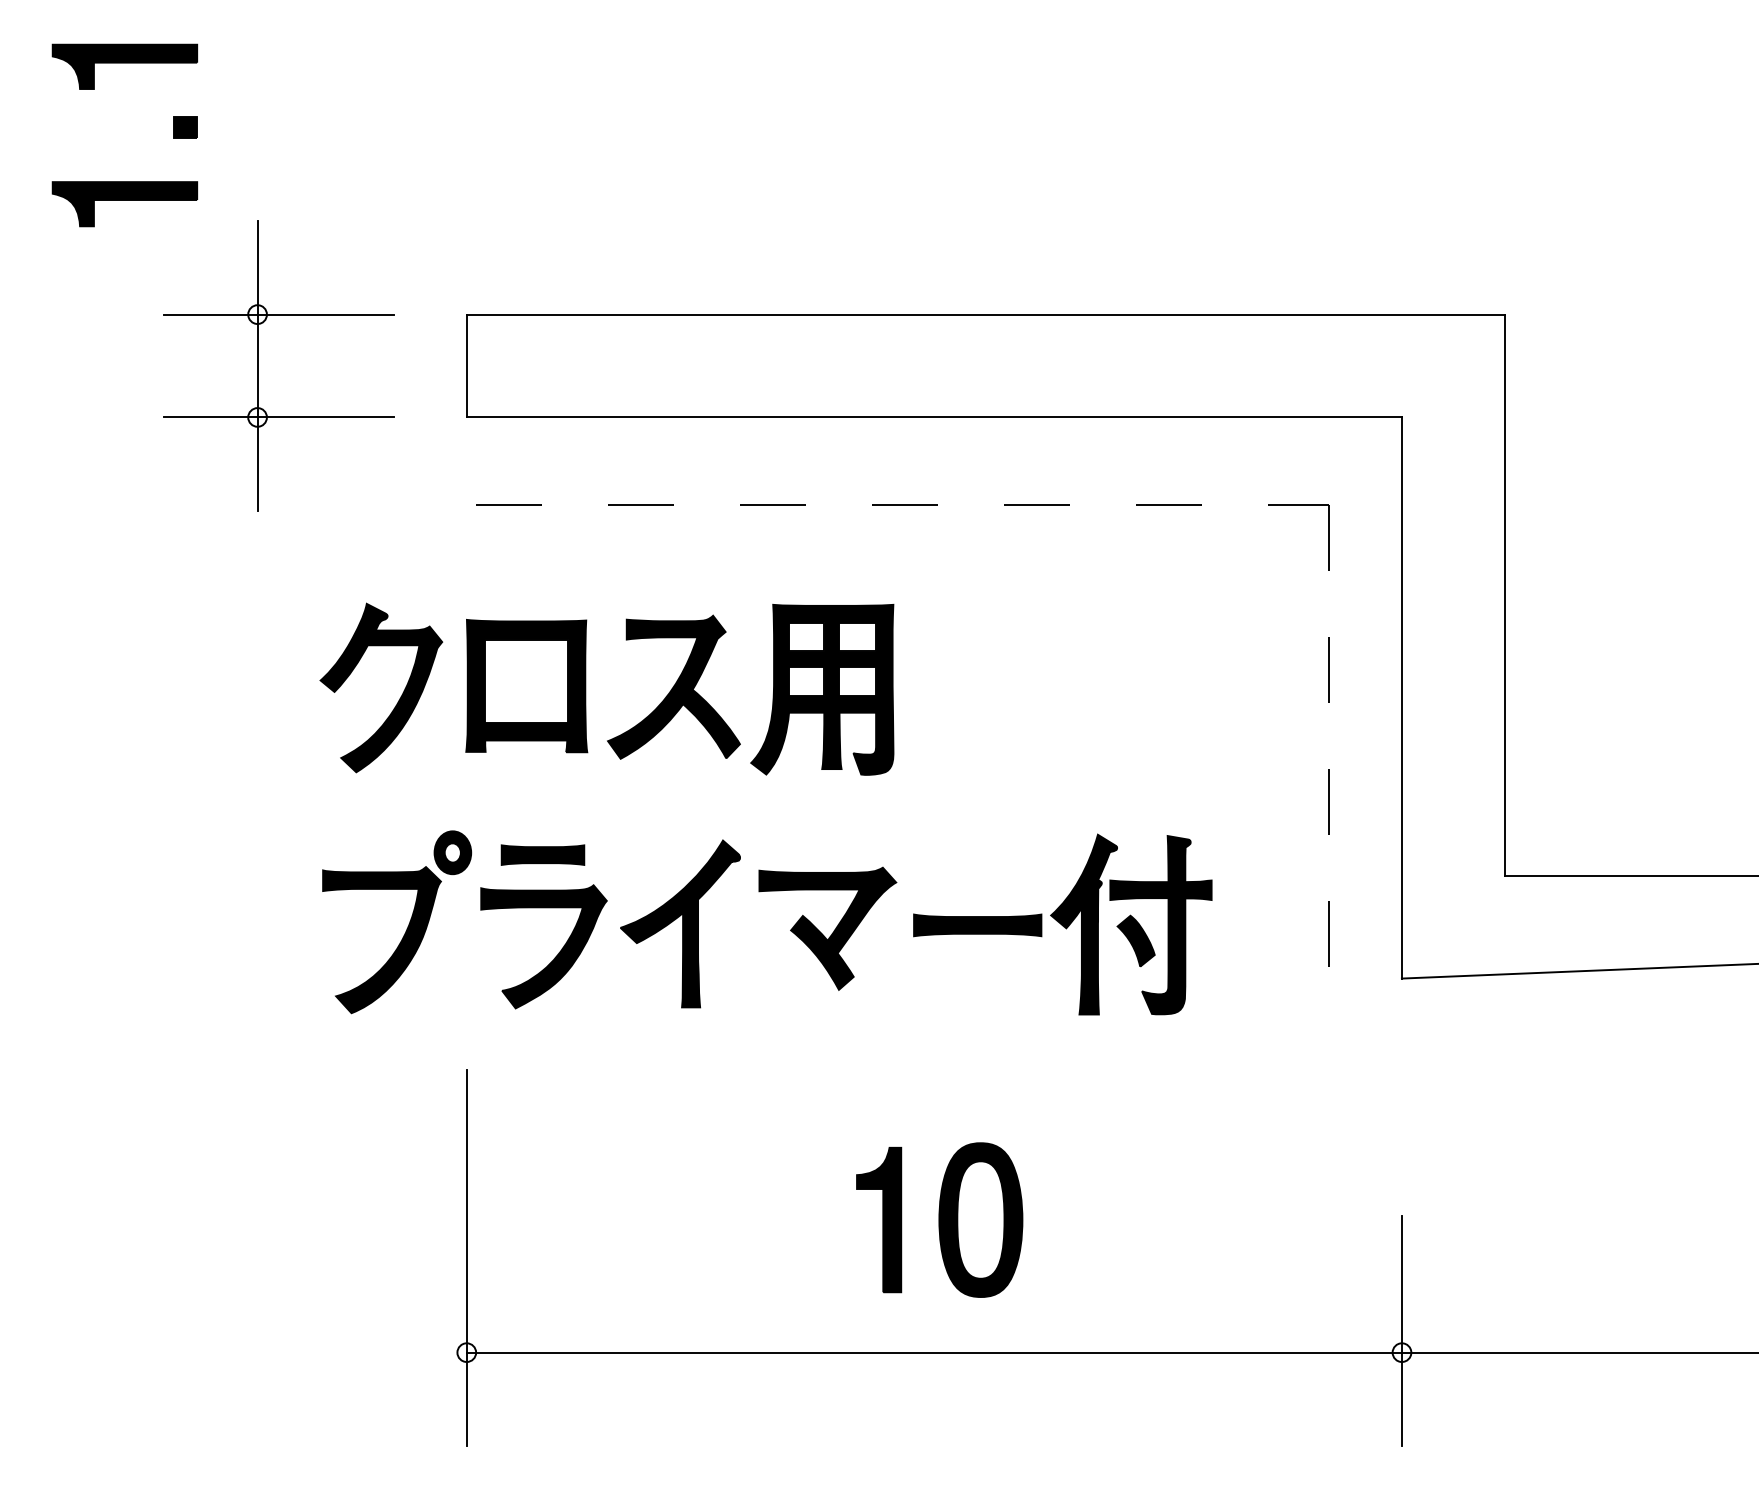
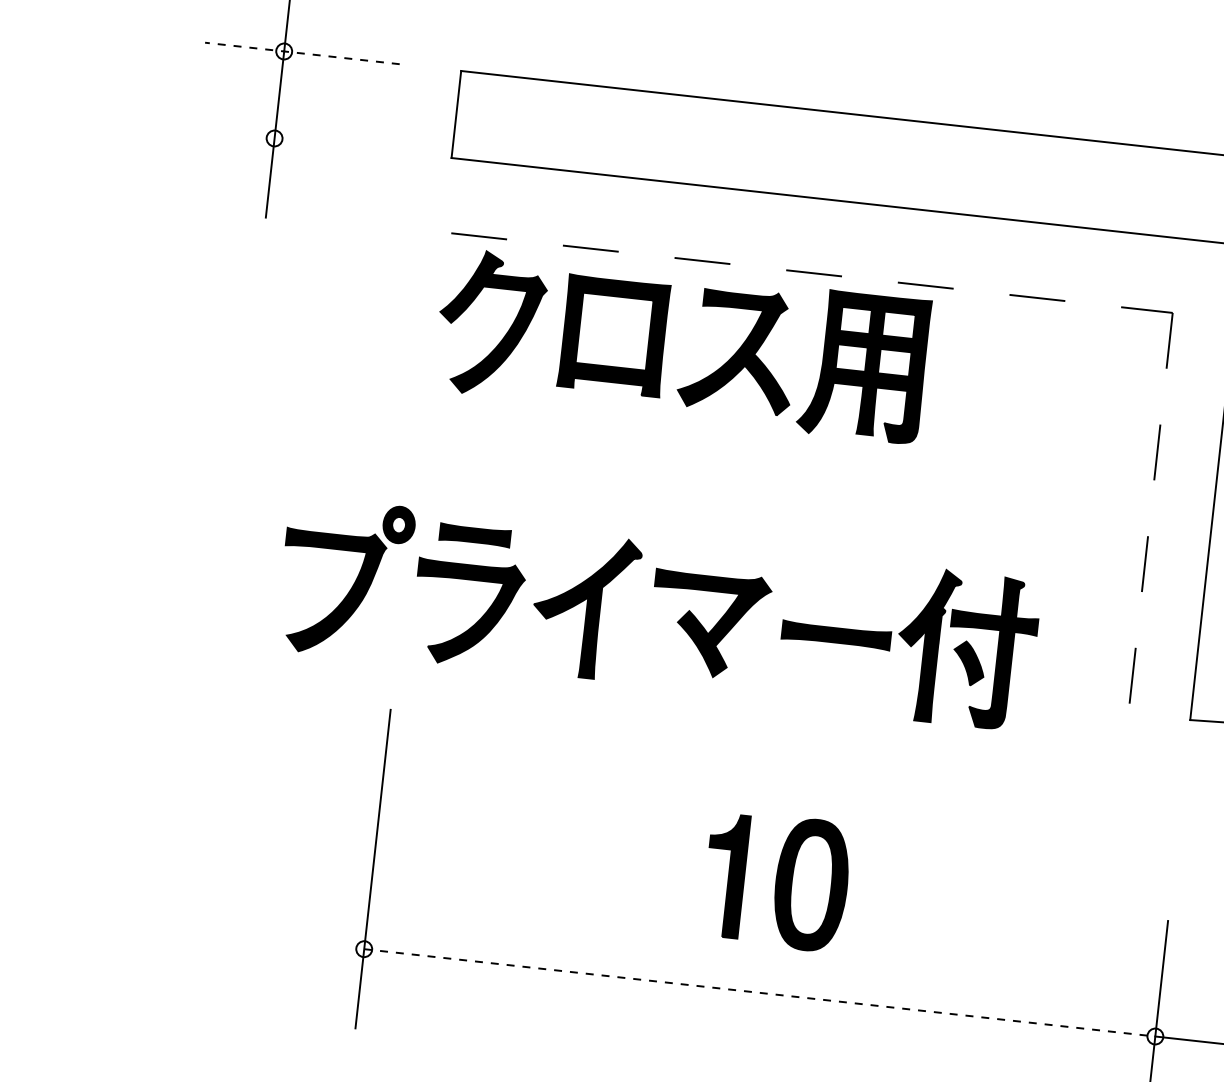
line: (278, 314) -> (301, 53), solid -> dashed
line: (279, 417) -> (293, 140), removed
part: (586, 688) -> (664, 343), moved
line: (934, 1352) -> (759, 992), solid -> dashed

